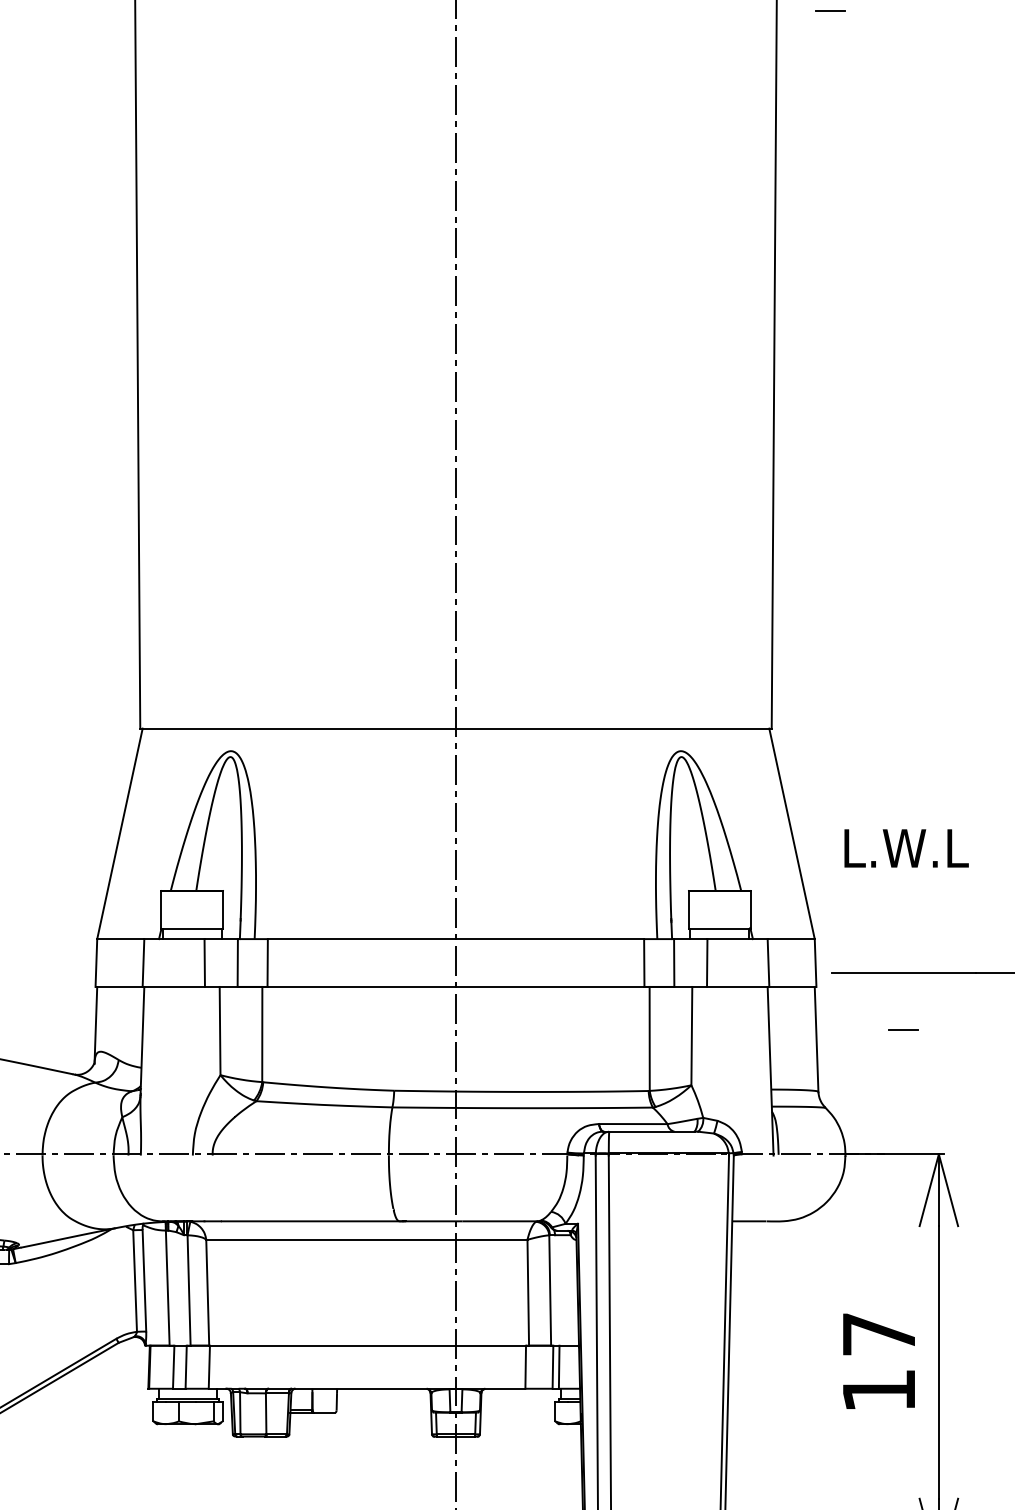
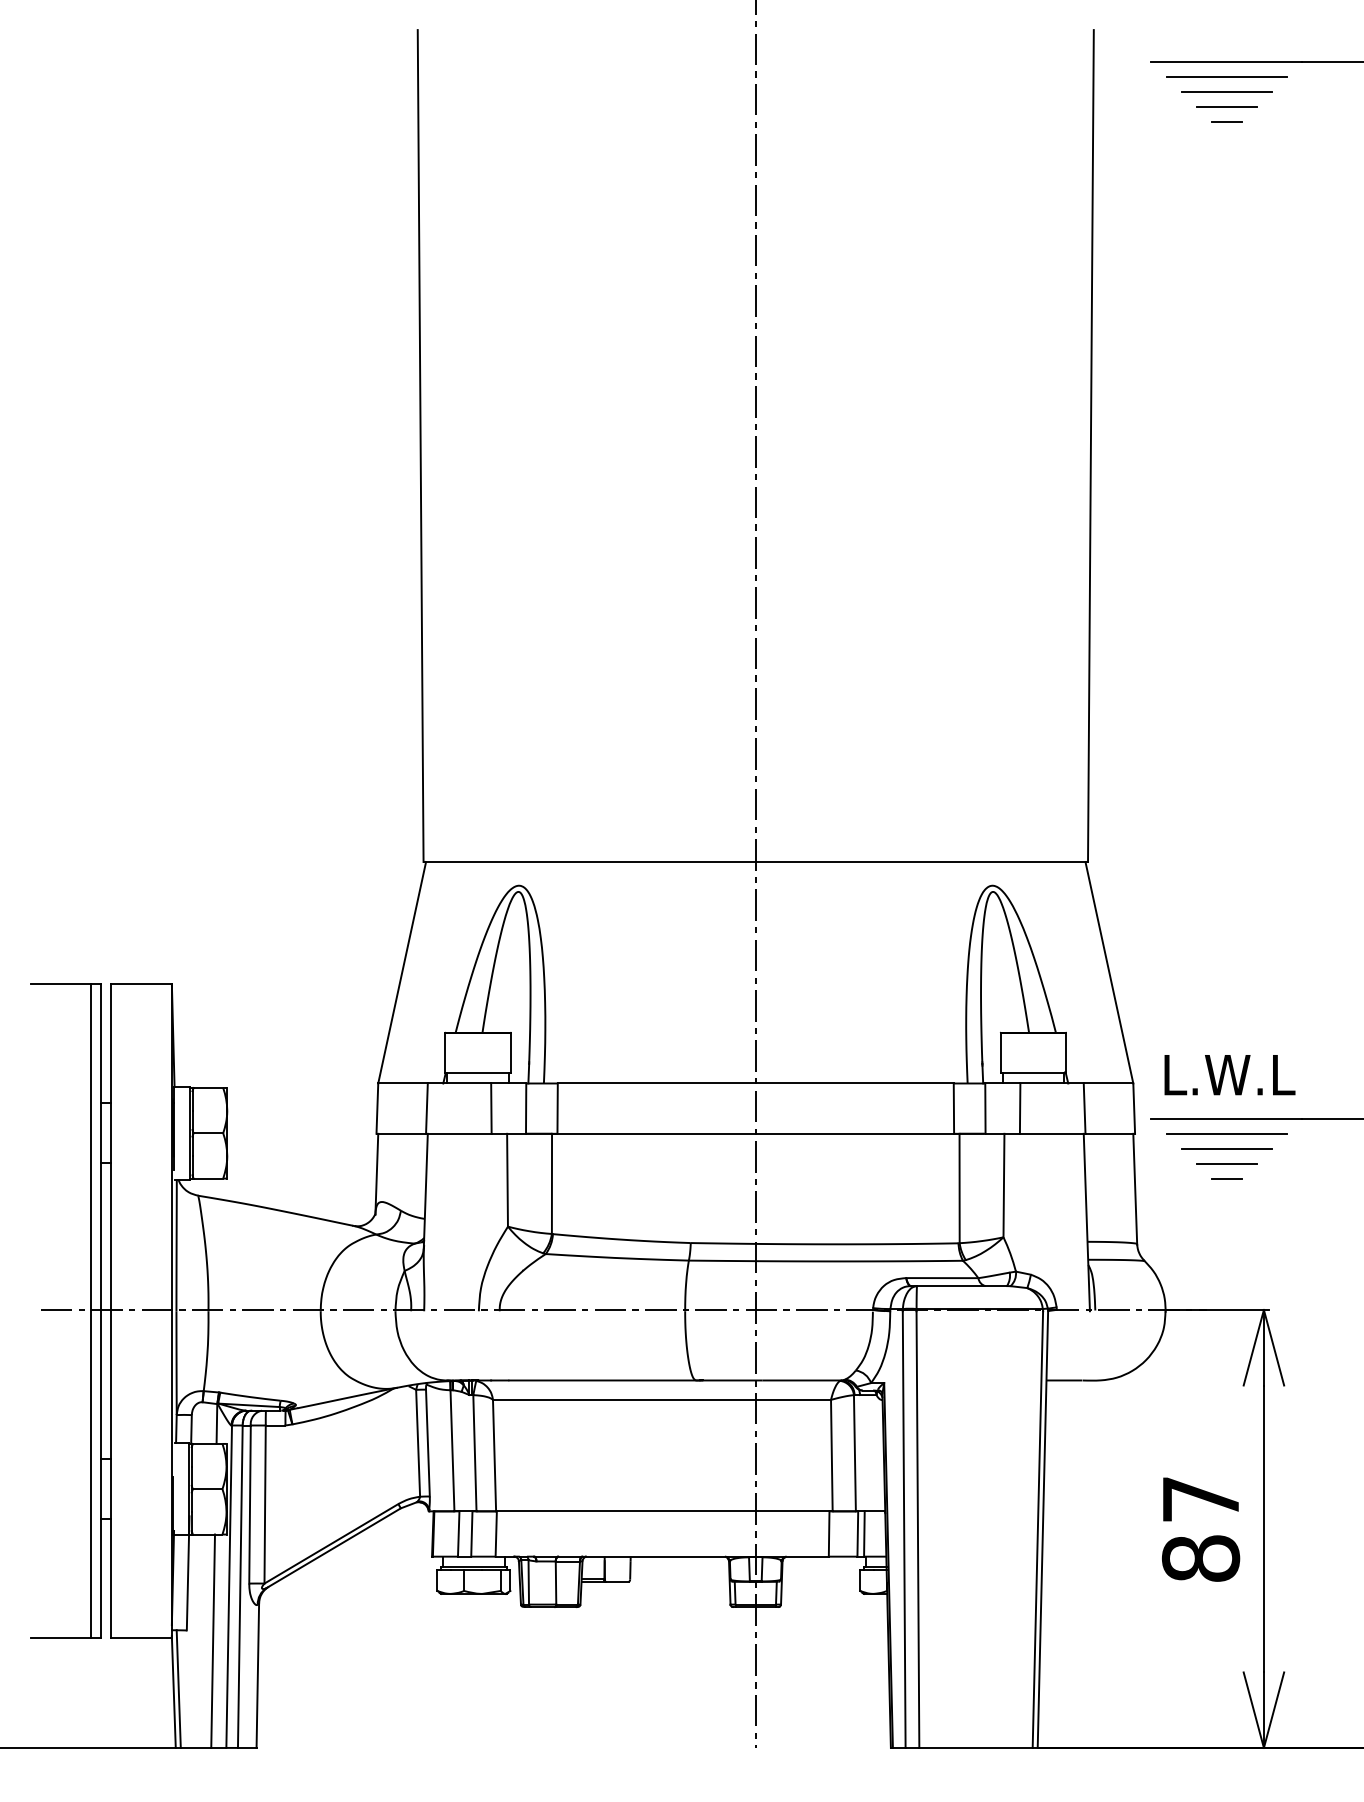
line: (830, 10) -> (1226, 121), moved
line: (903, 10) -> (1226, 106), added
text: (906, 848) -> (1229, 1075), moved
line: (903, 986) -> (1226, 1133), added
line: (903, 1000) -> (1226, 1148), added
line: (903, 1016) -> (1226, 1164), added
text: (878, 1390) -> (1200, 1558), 17 -> 87

